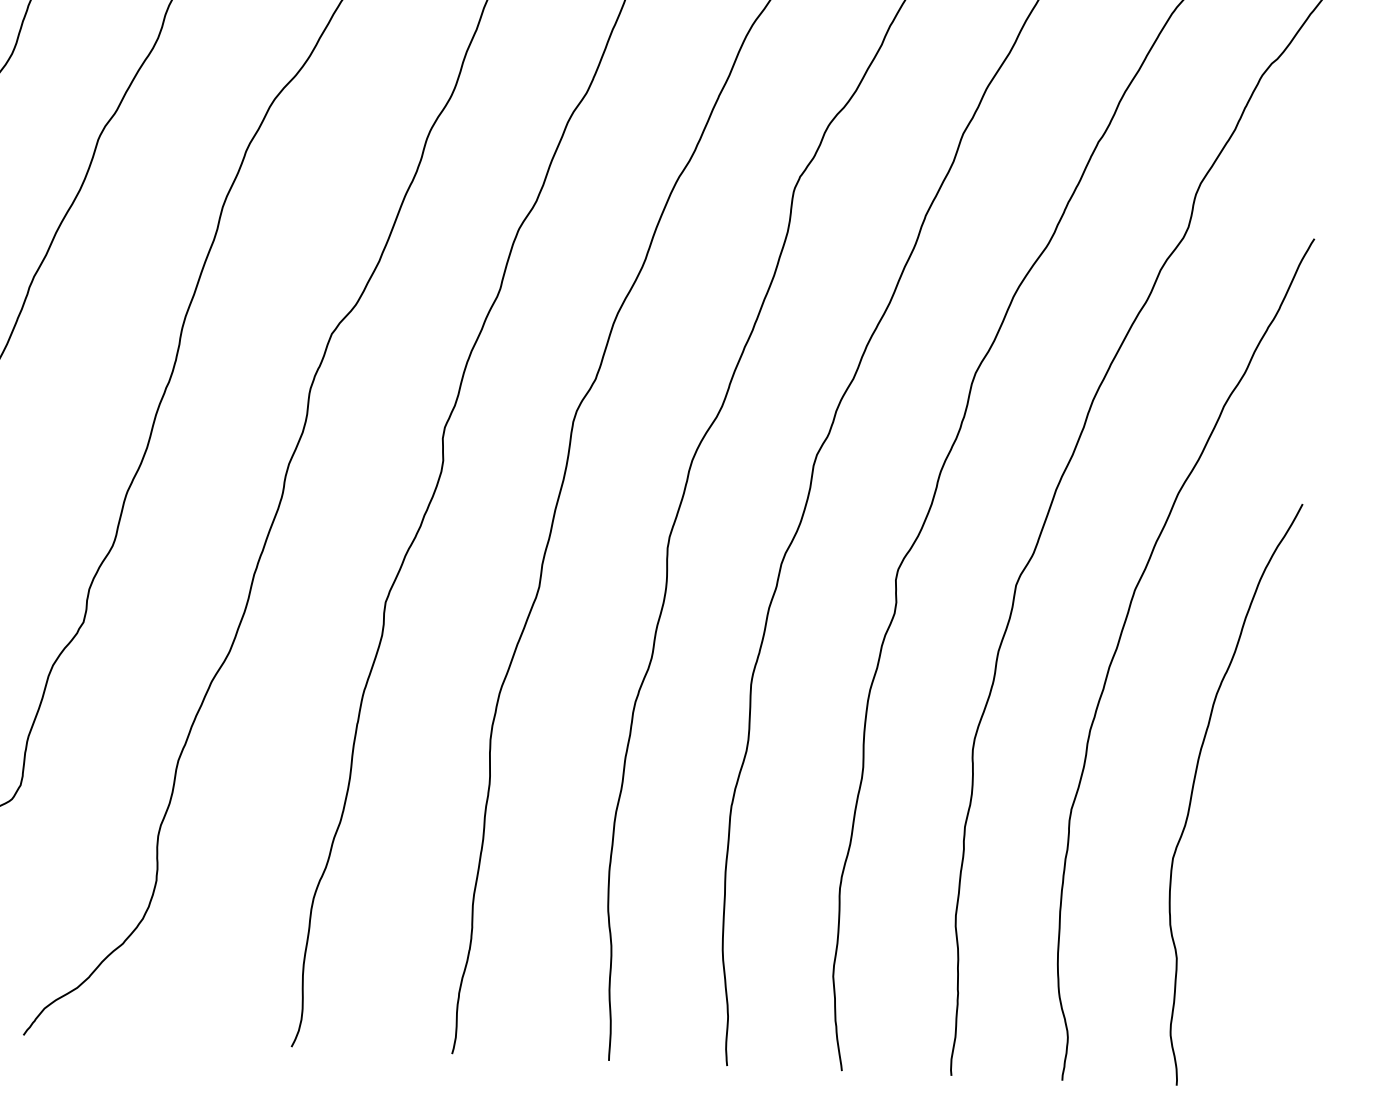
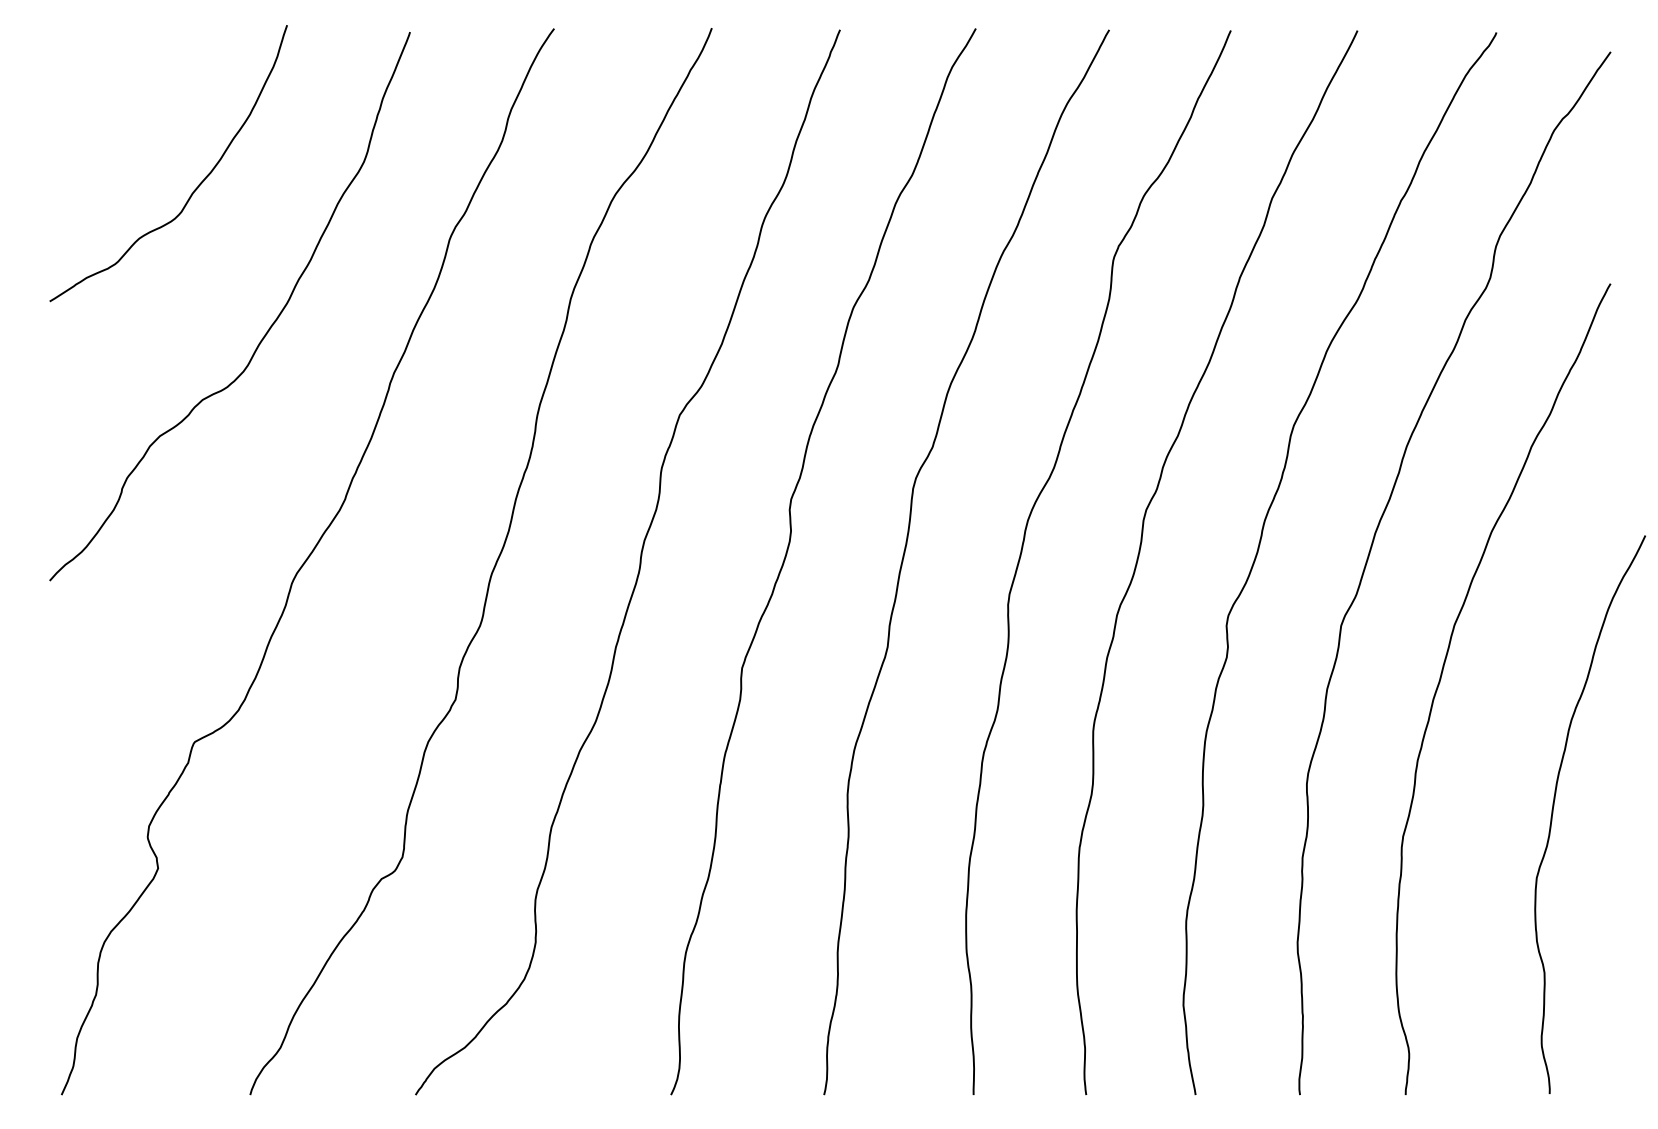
curve: (1194, 784) -> (1554, 806), moved

